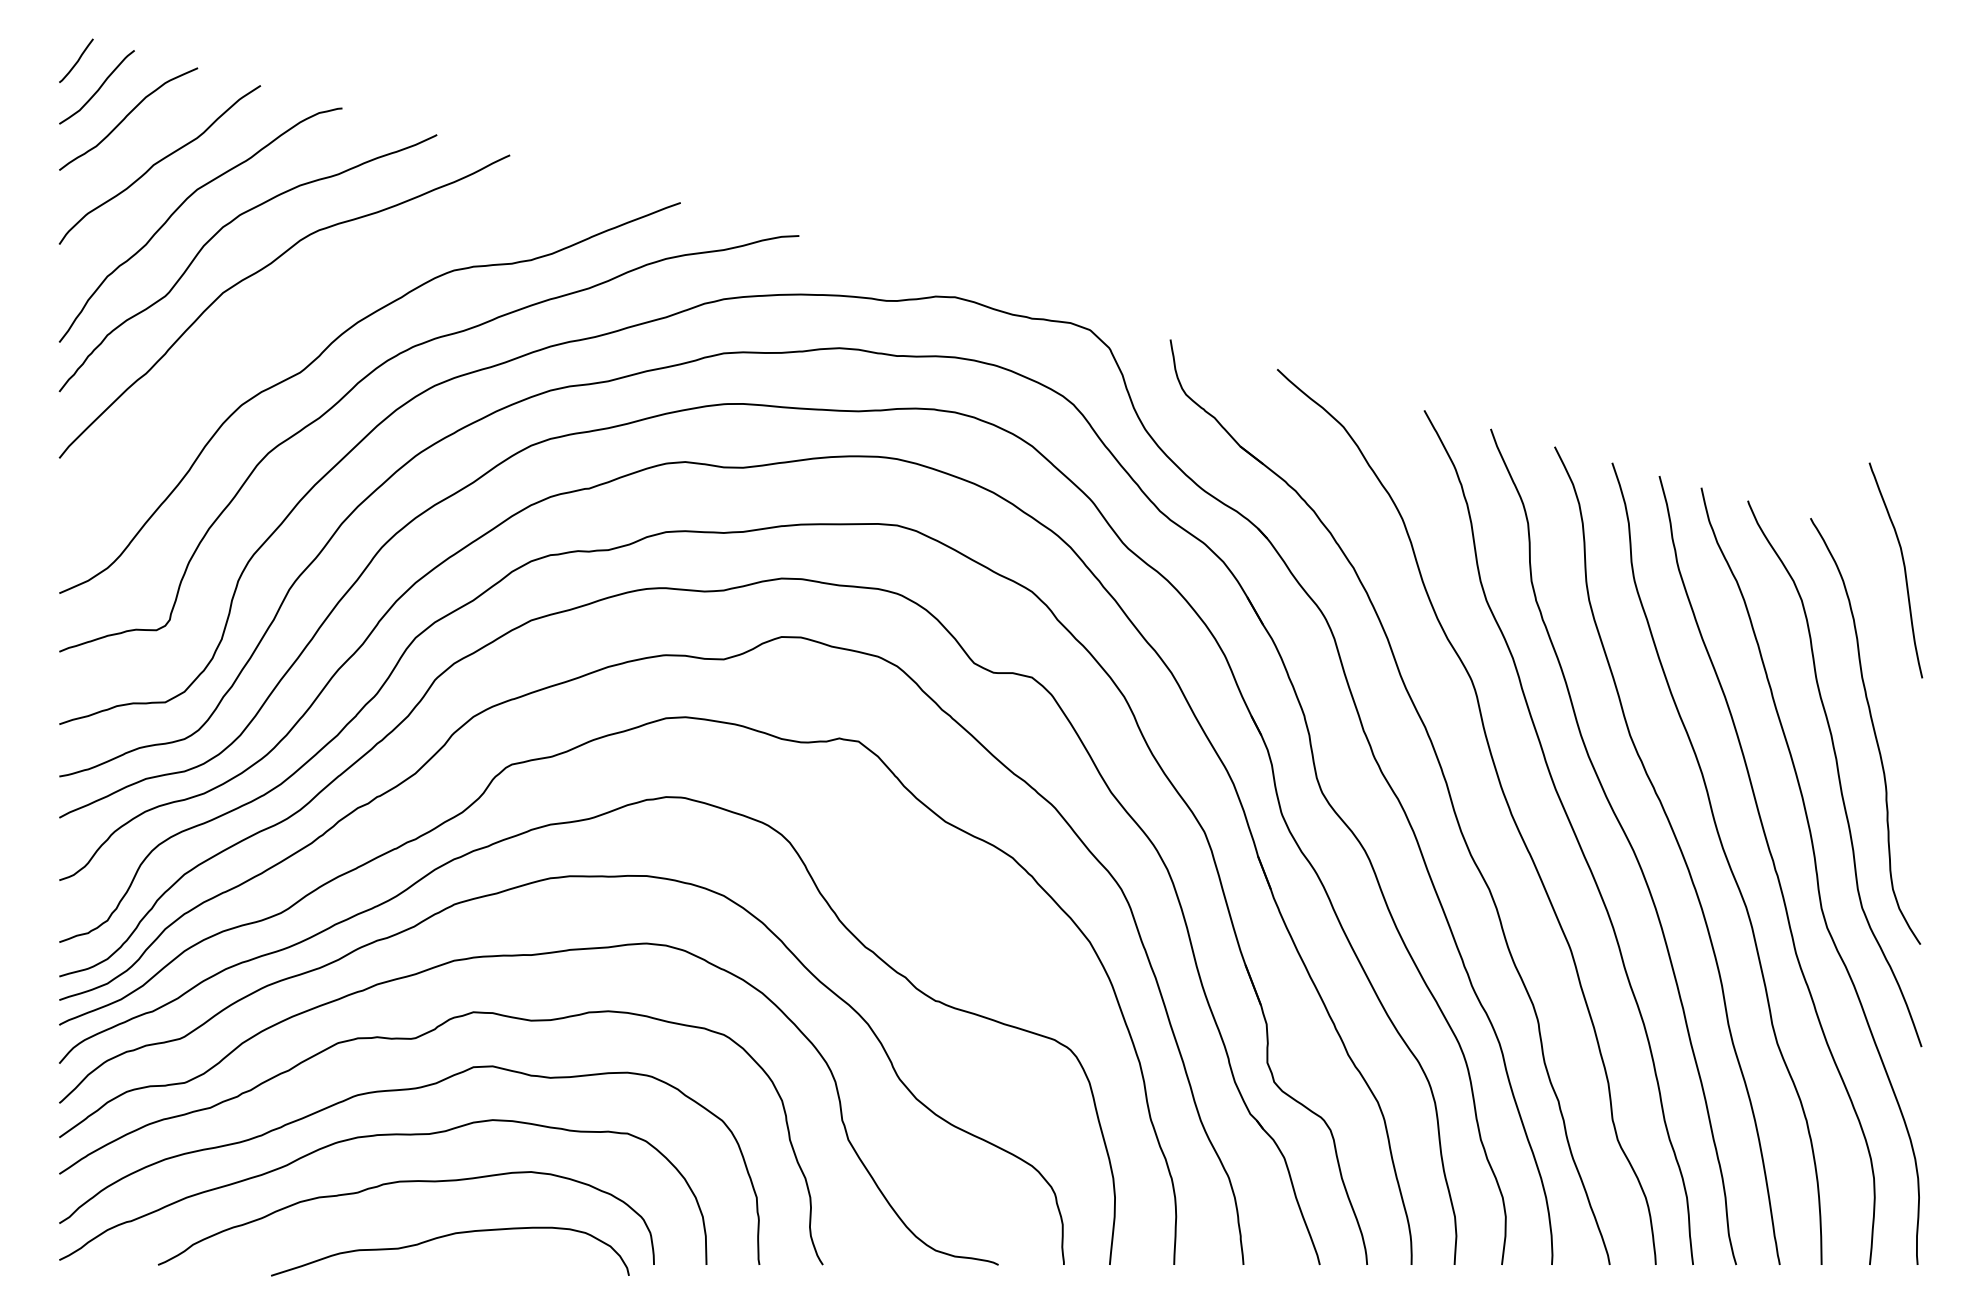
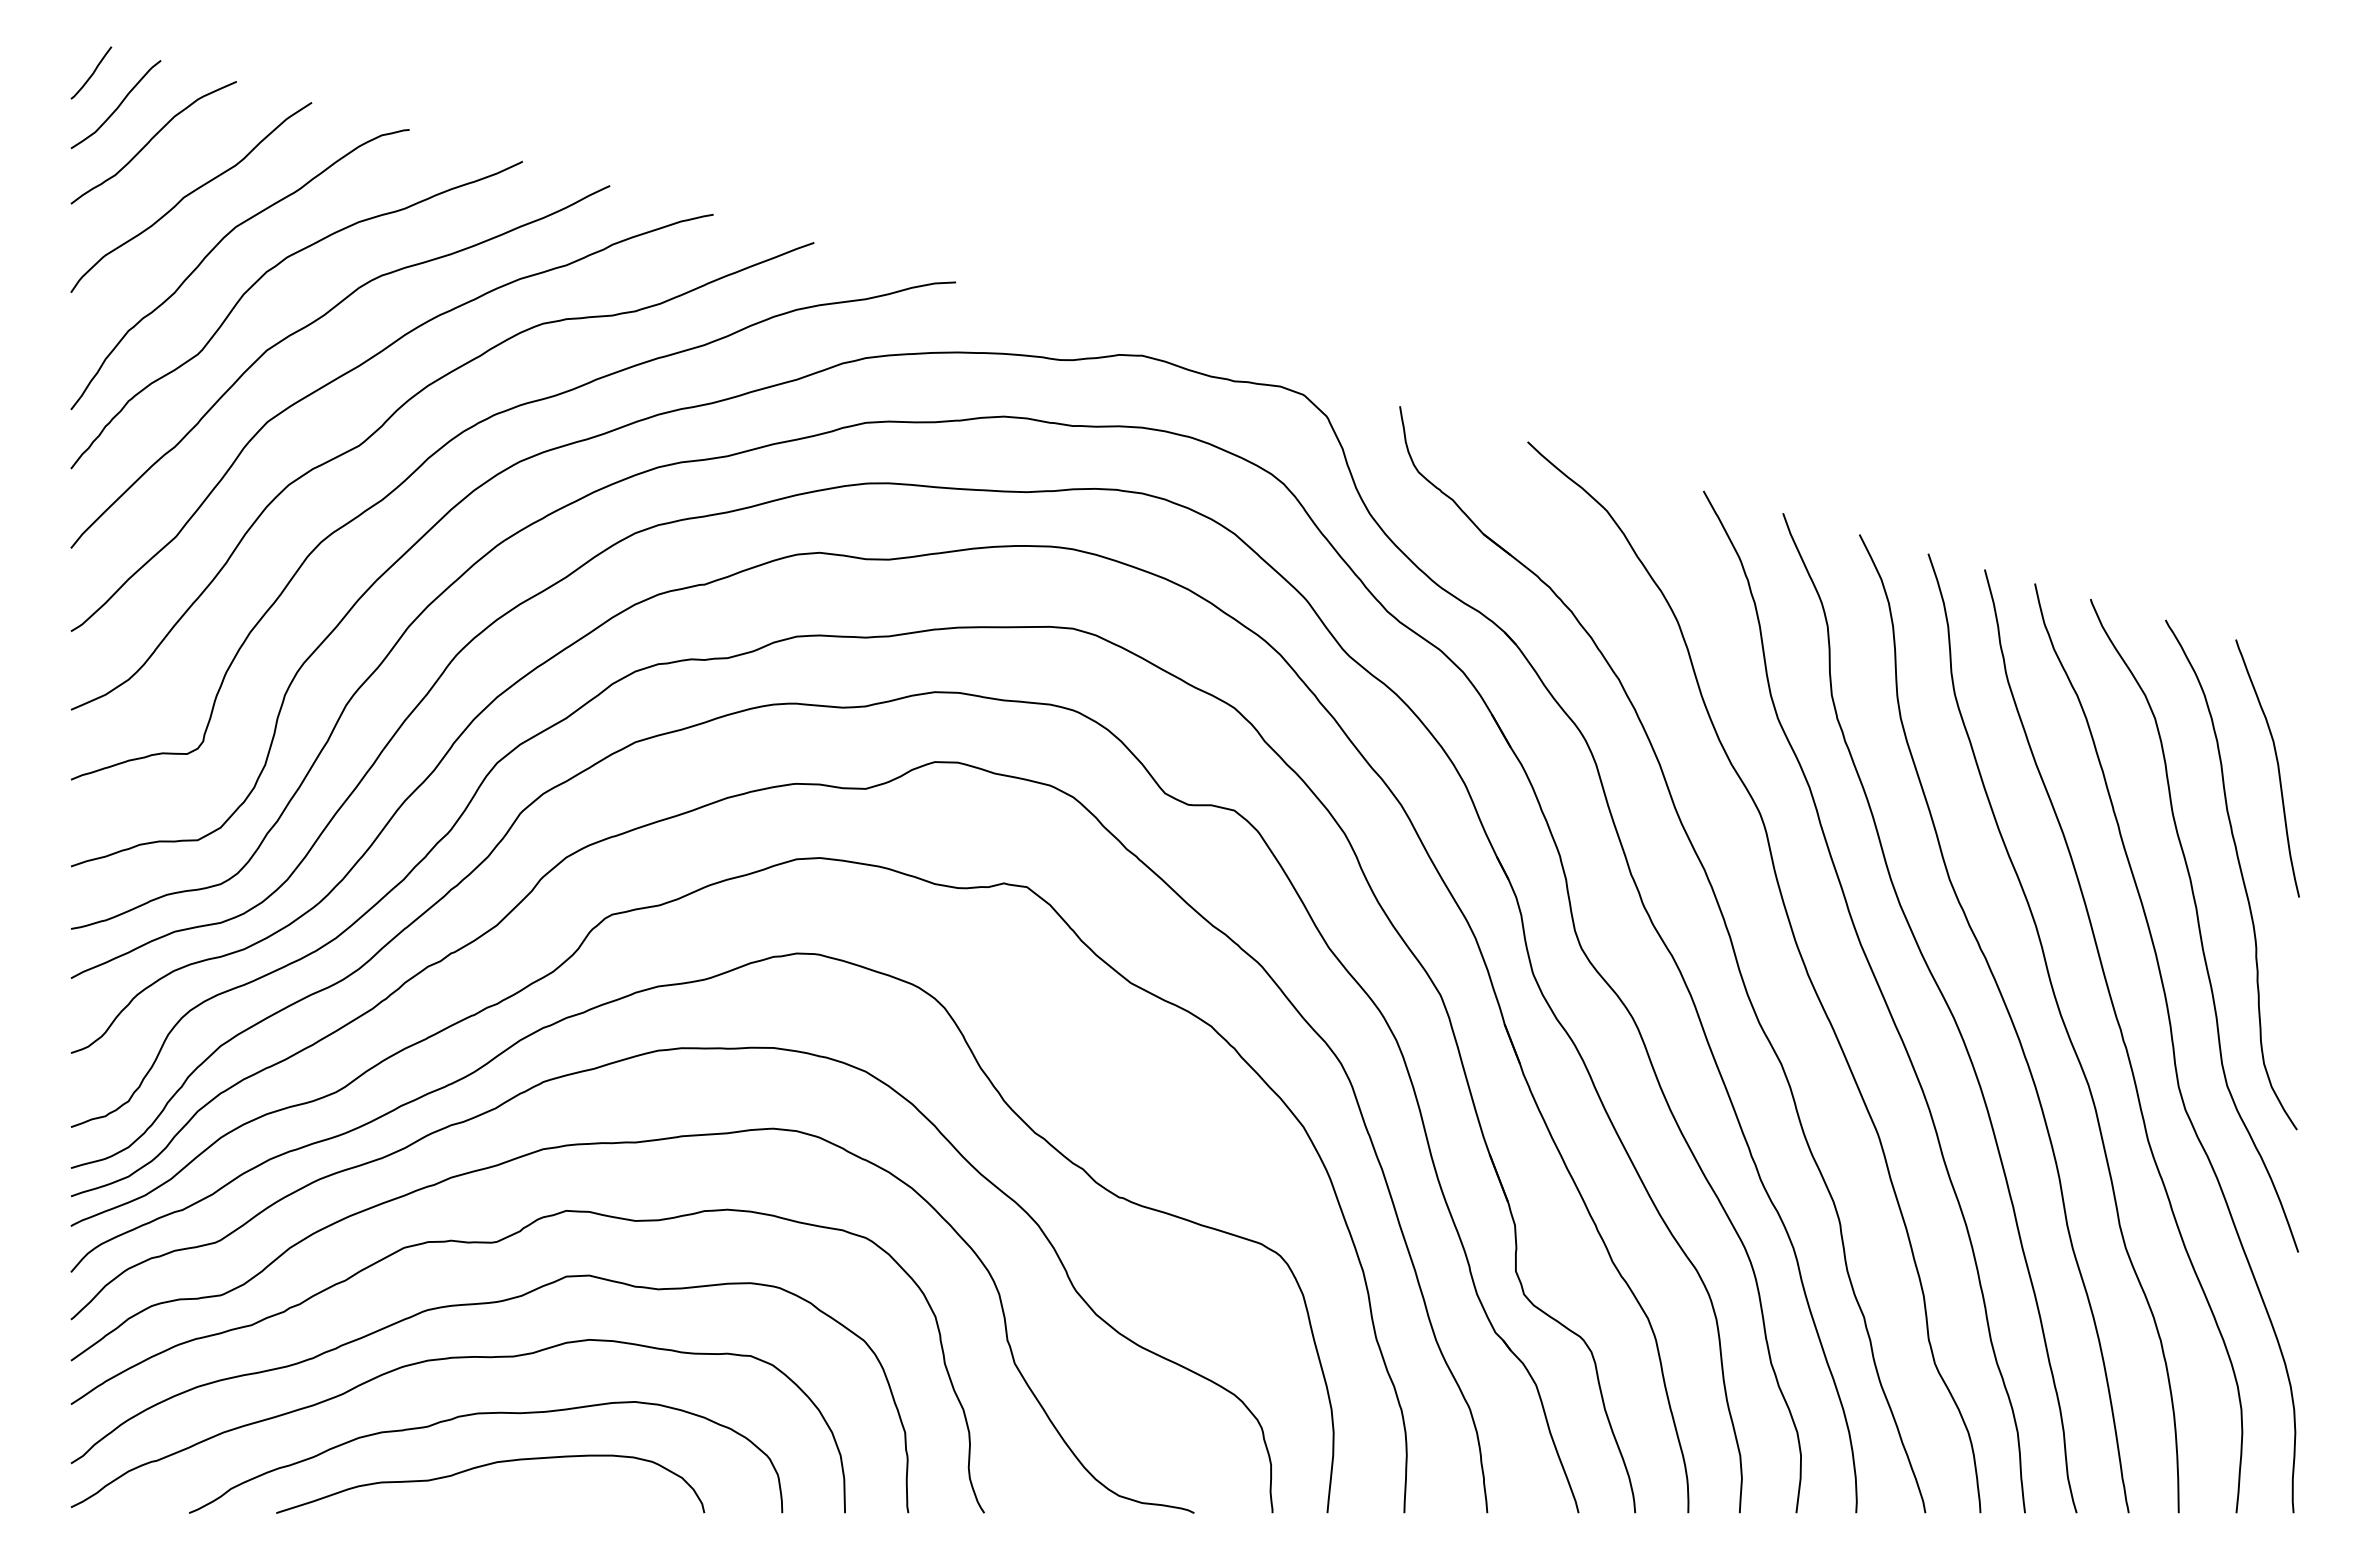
curve: (301, 306) -> (360, 366), added
curve: (1904, 570) -> (2277, 768), moved
curve: (446, 1236) -> (485, 1466), moved

